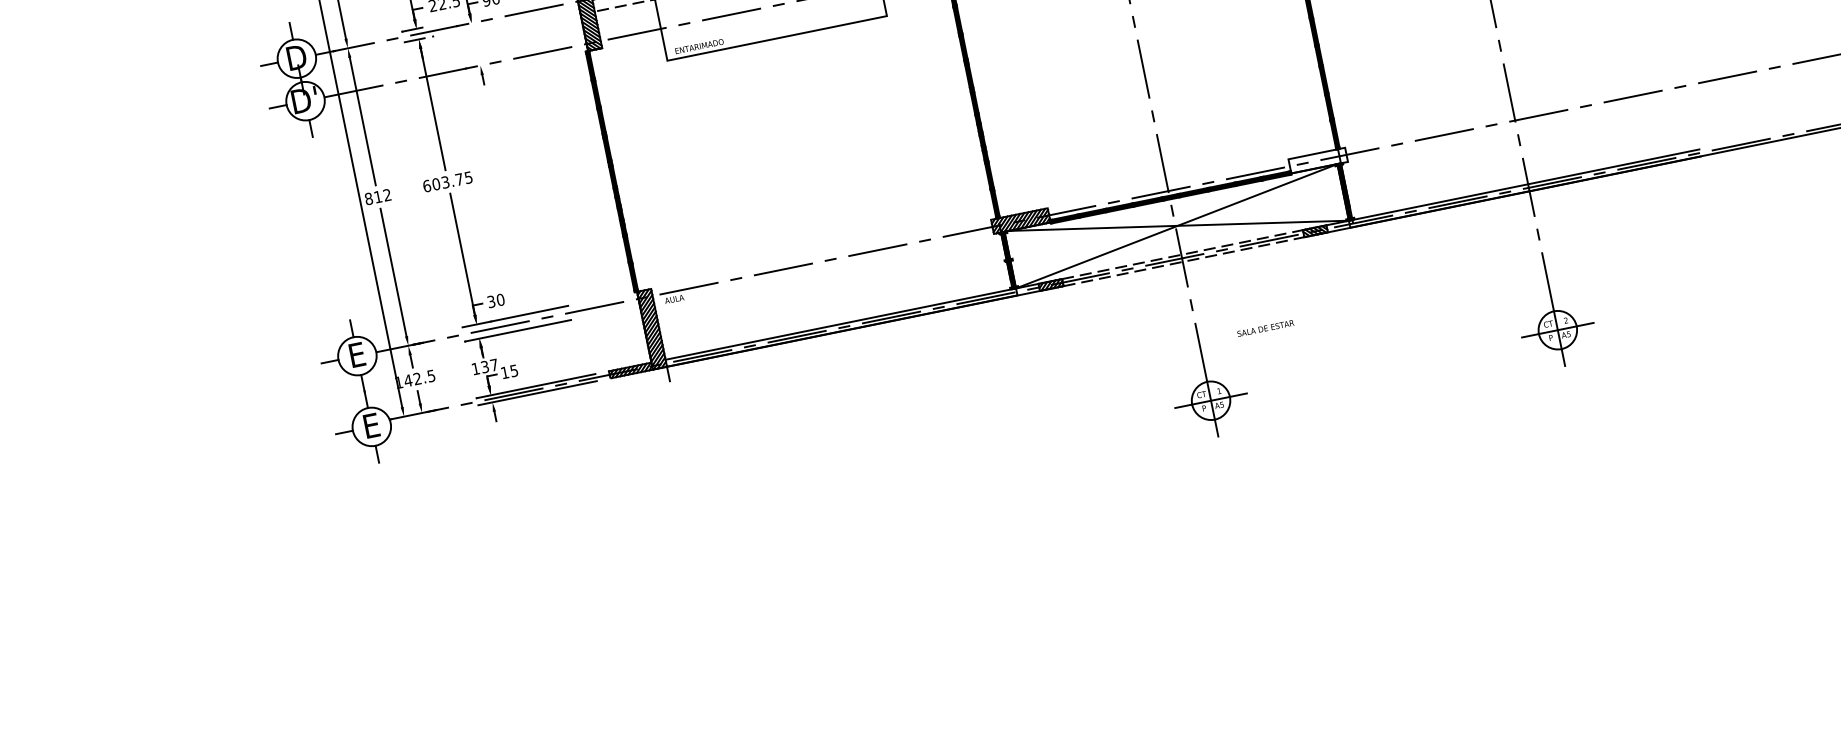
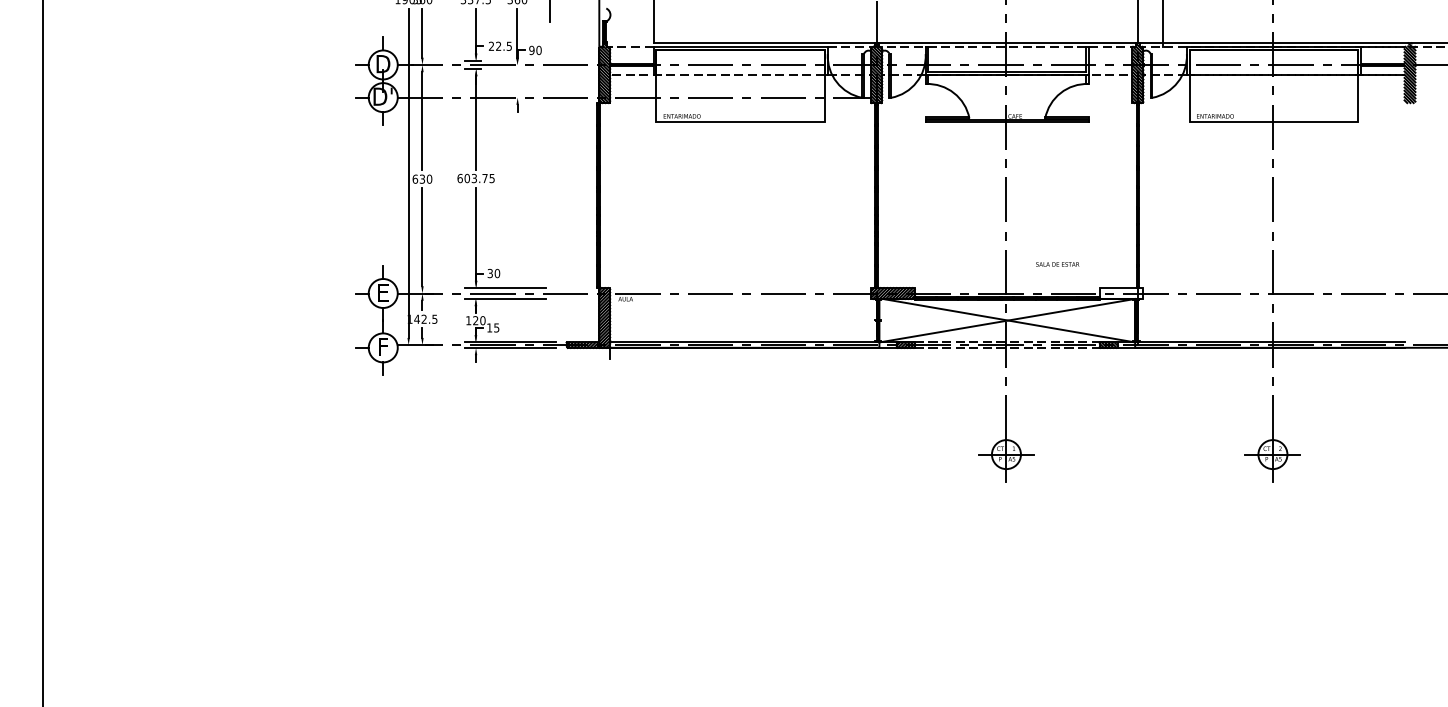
text: (378, 196) -> (422, 178), 812 -> 630
text: (1265, 328) -> (1057, 264), moved
text: (489, 365) -> (479, 320), 137 -> 120
text: (371, 425) -> (383, 346), E -> F

